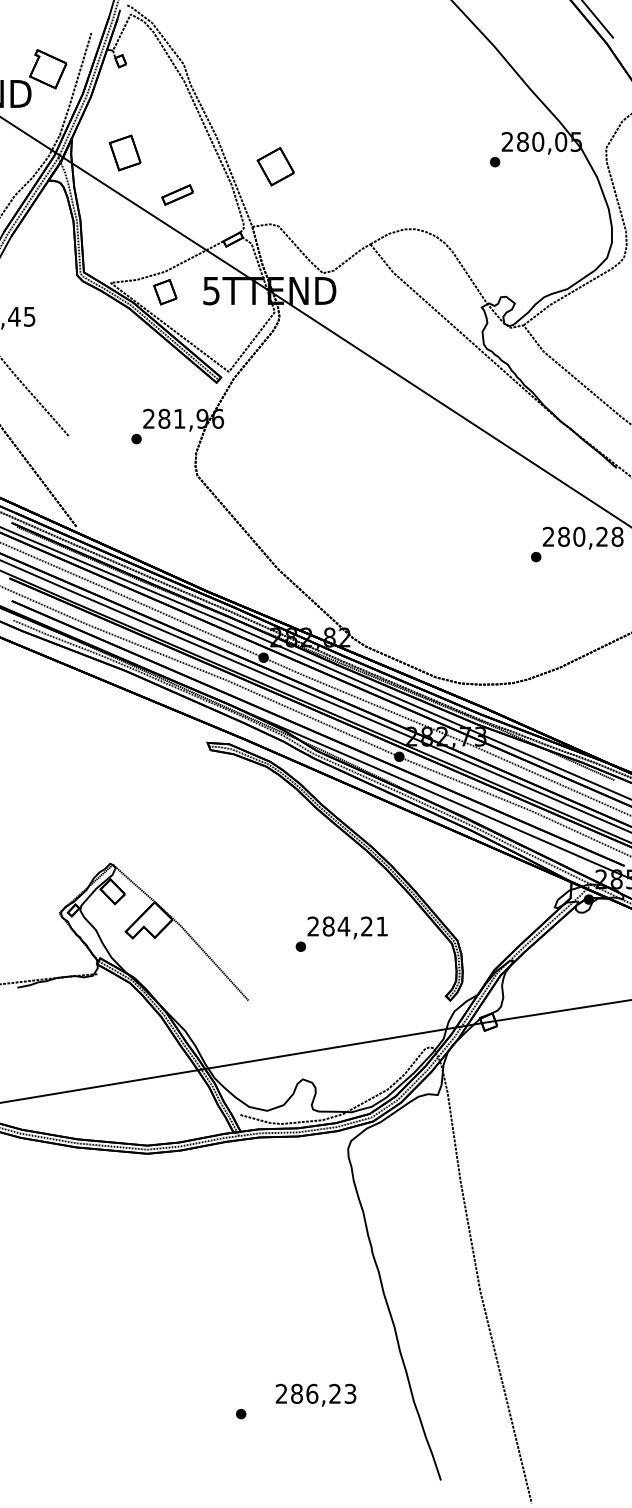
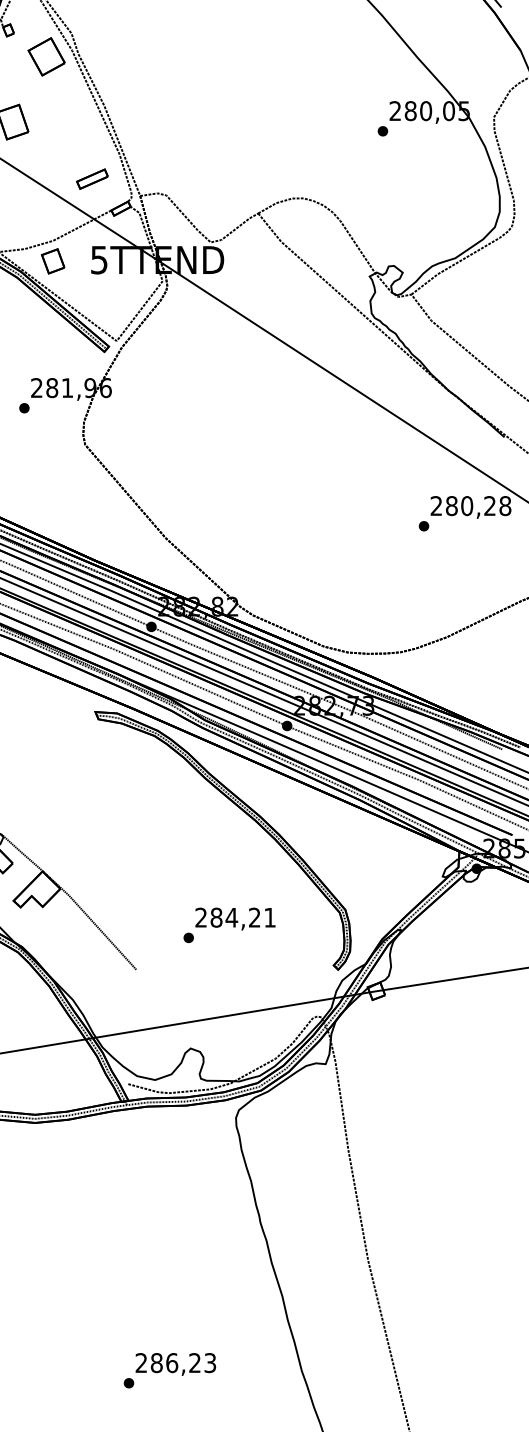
part: (275, 166) -> (46, 56), moved
part: (177, 194) -> (92, 178), moved
text: (341, 933) -> (229, 924), moved
text: (315, 1394) -> (175, 1363), moved

